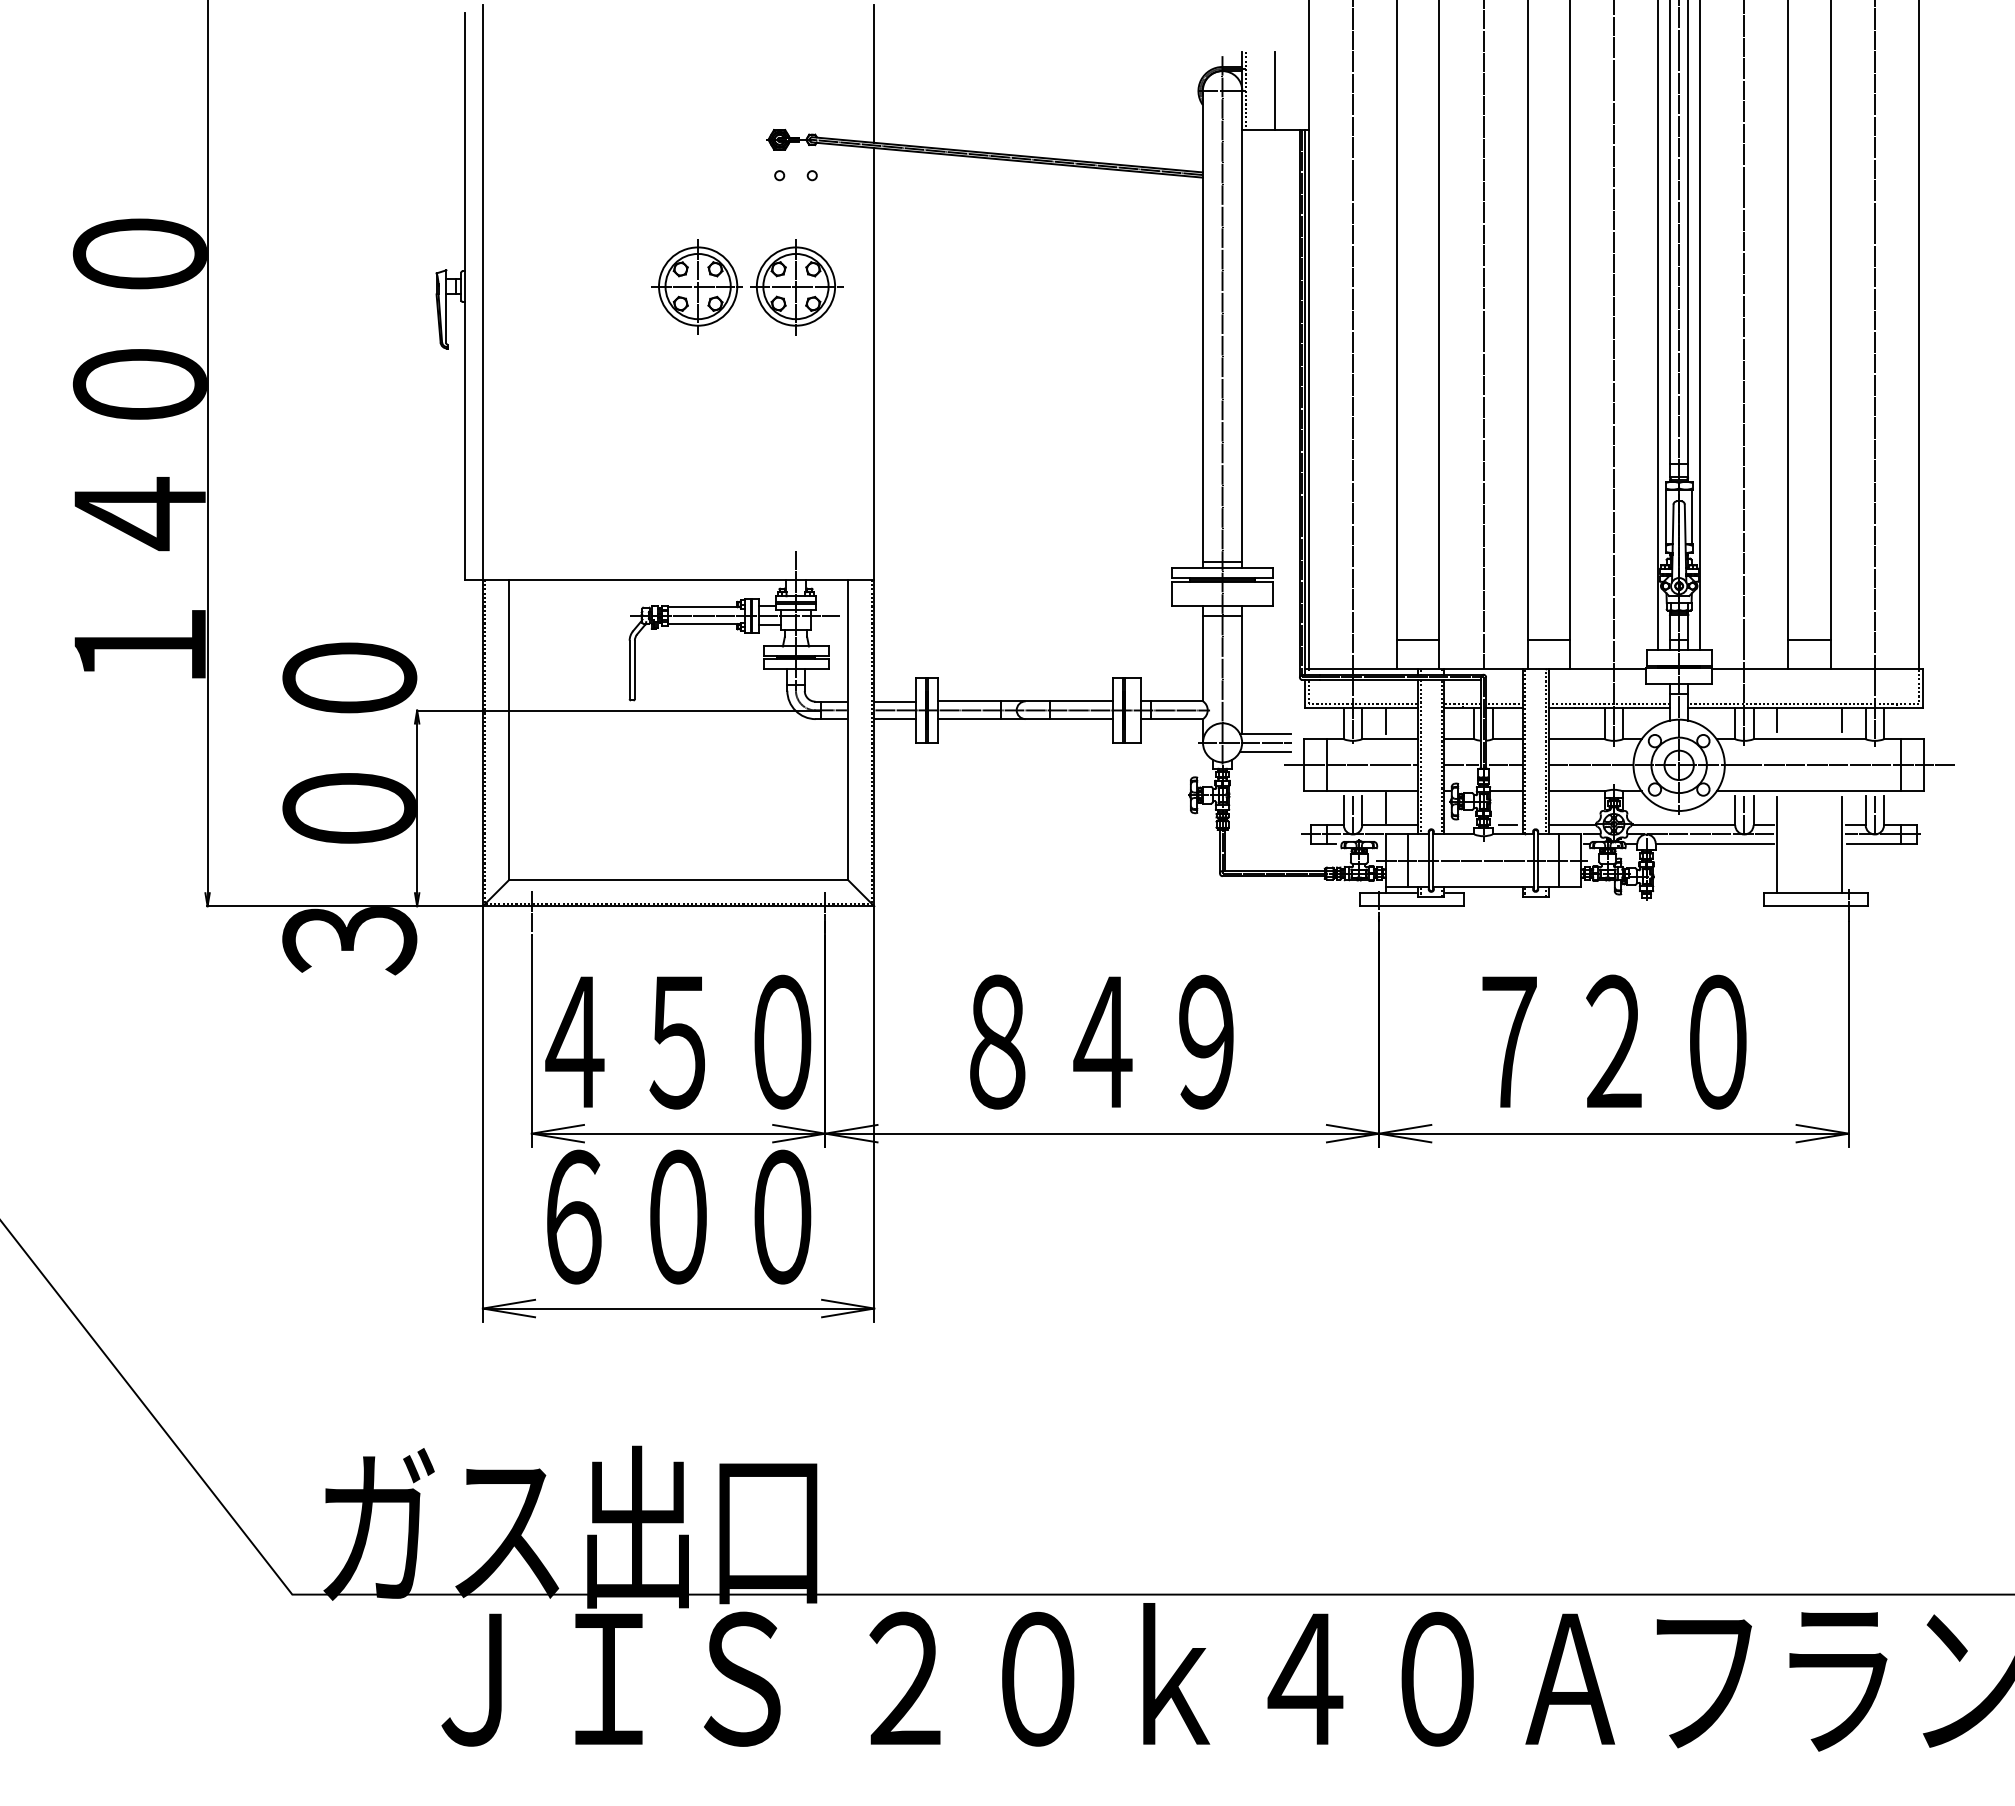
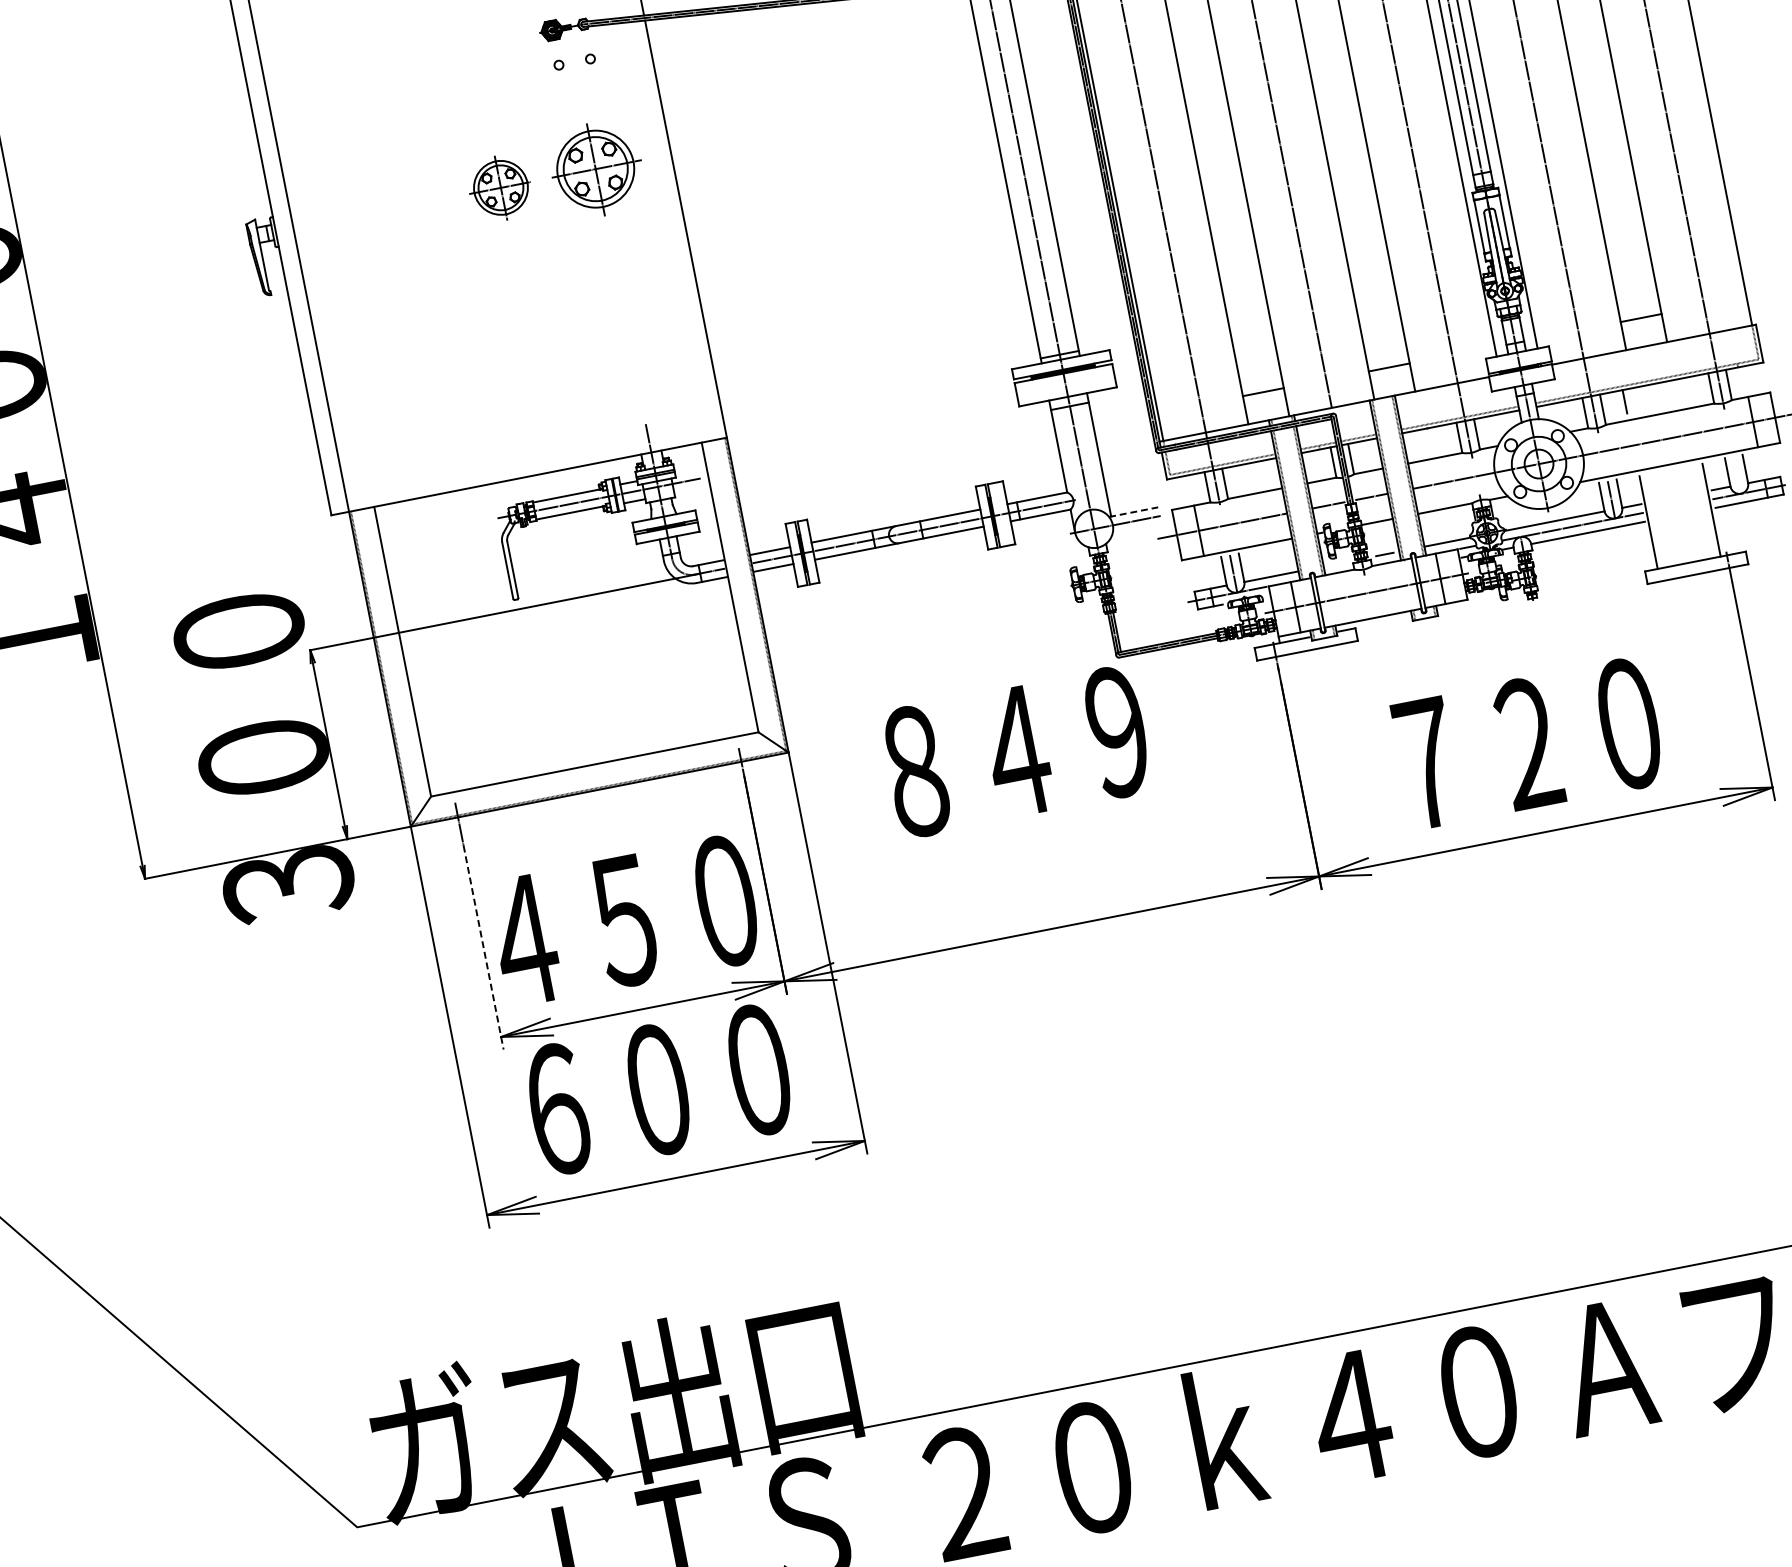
part: (696, 286) -> (499, 187), size x0.7
line: (1842, 719) -> (1688, 388), removed
line: (1385, 720) -> (1247, 476), removed
line: (1265, 733) -> (1133, 511), solid -> dashed
line: (1264, 752) -> (1136, 530), removed
line: (1385, 807) -> (1263, 560), removed
line: (1874, 814) -> (1736, 474), removed
line: (531, 1041) -> (483, 948), solid -> dashed
text: (1101, 1041) -> (1016, 751), moved

